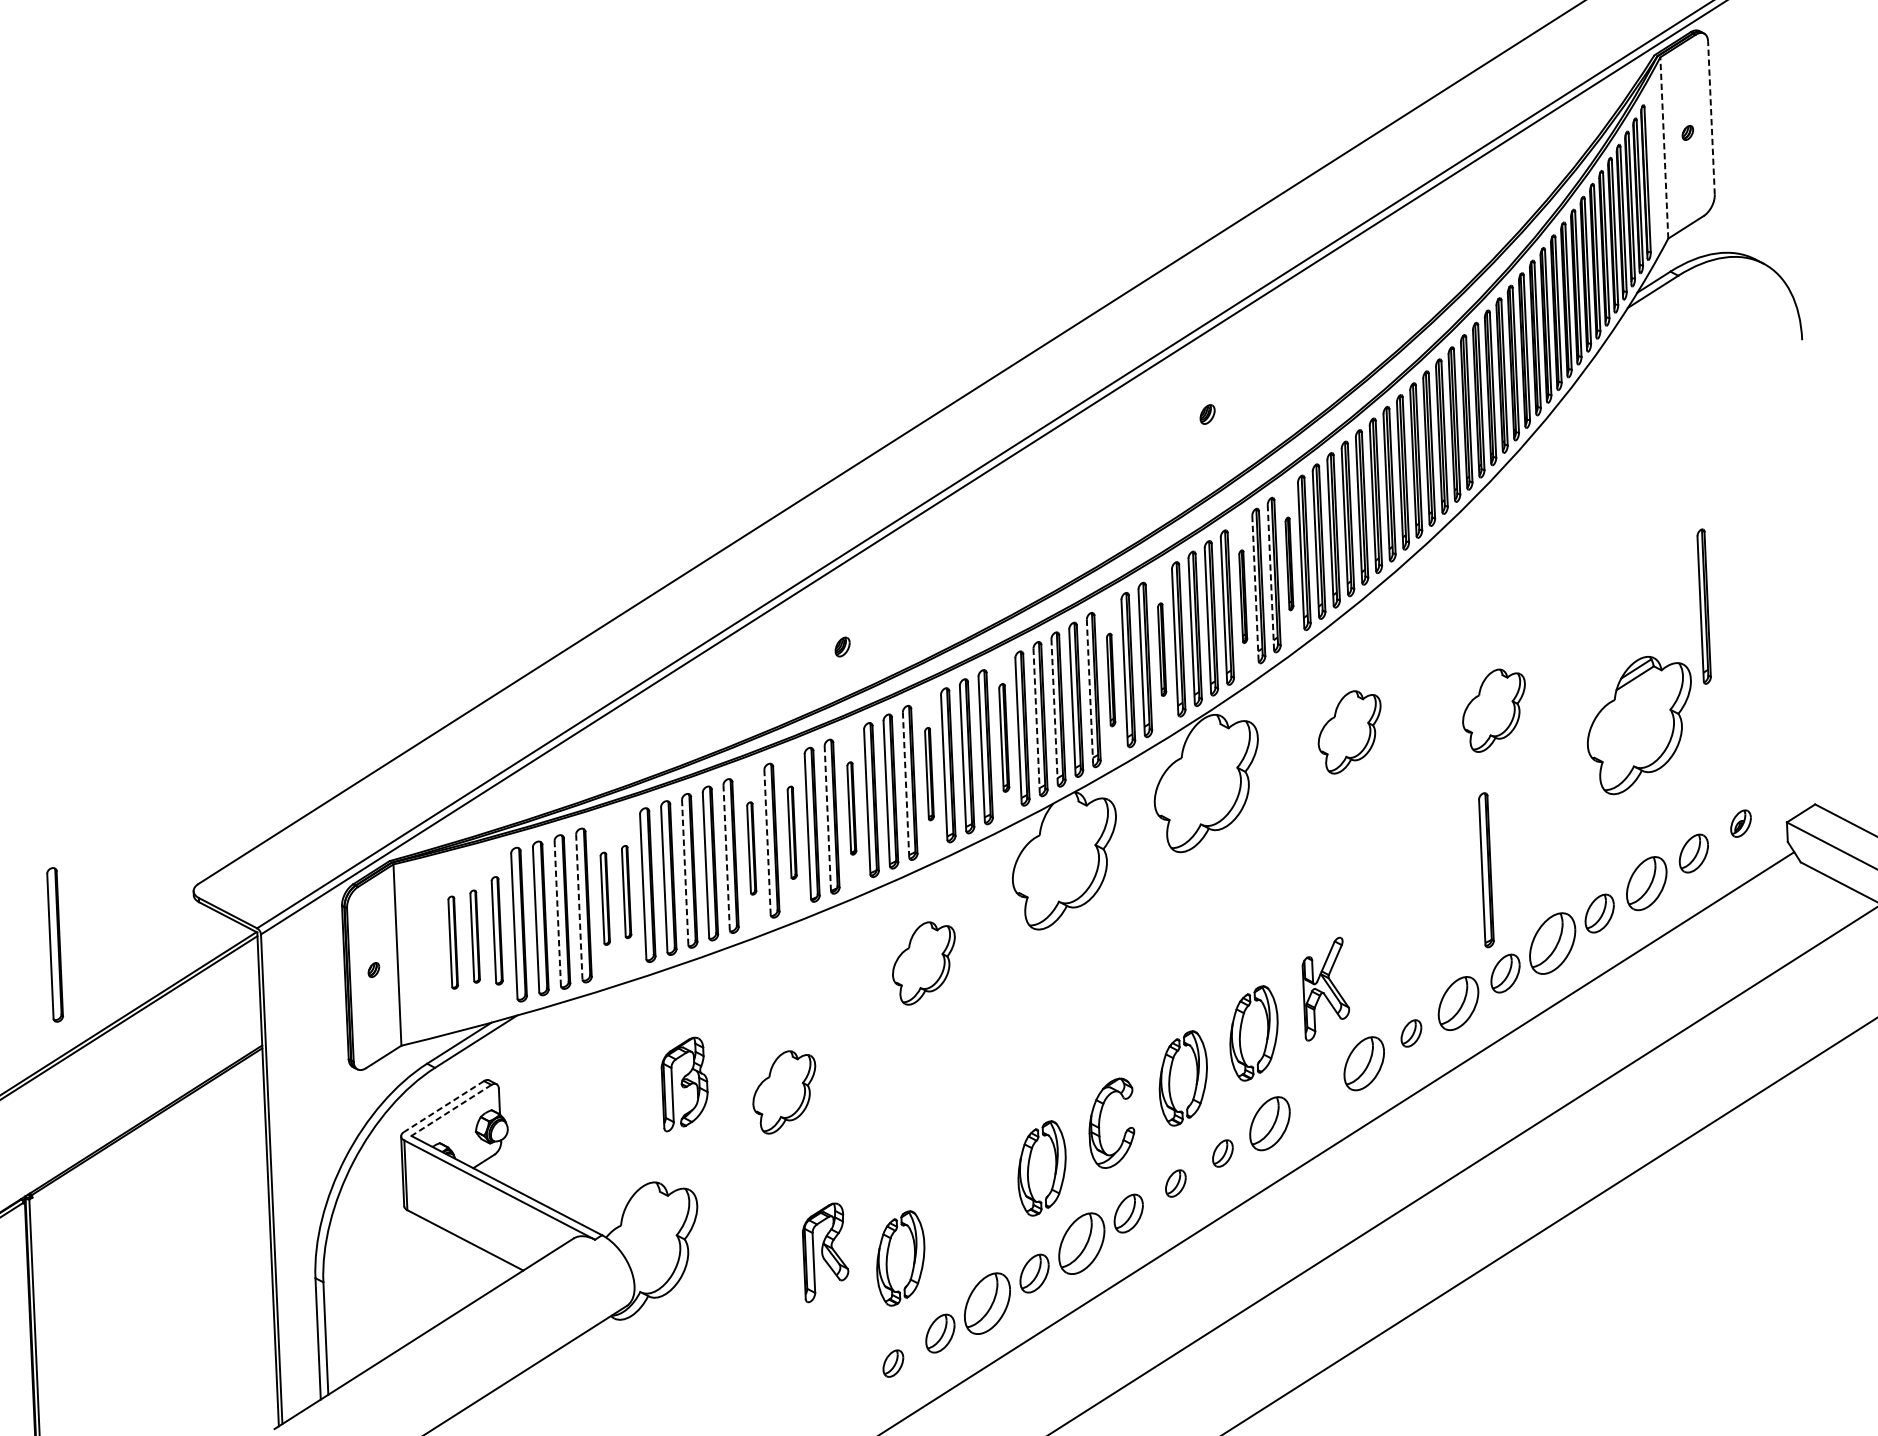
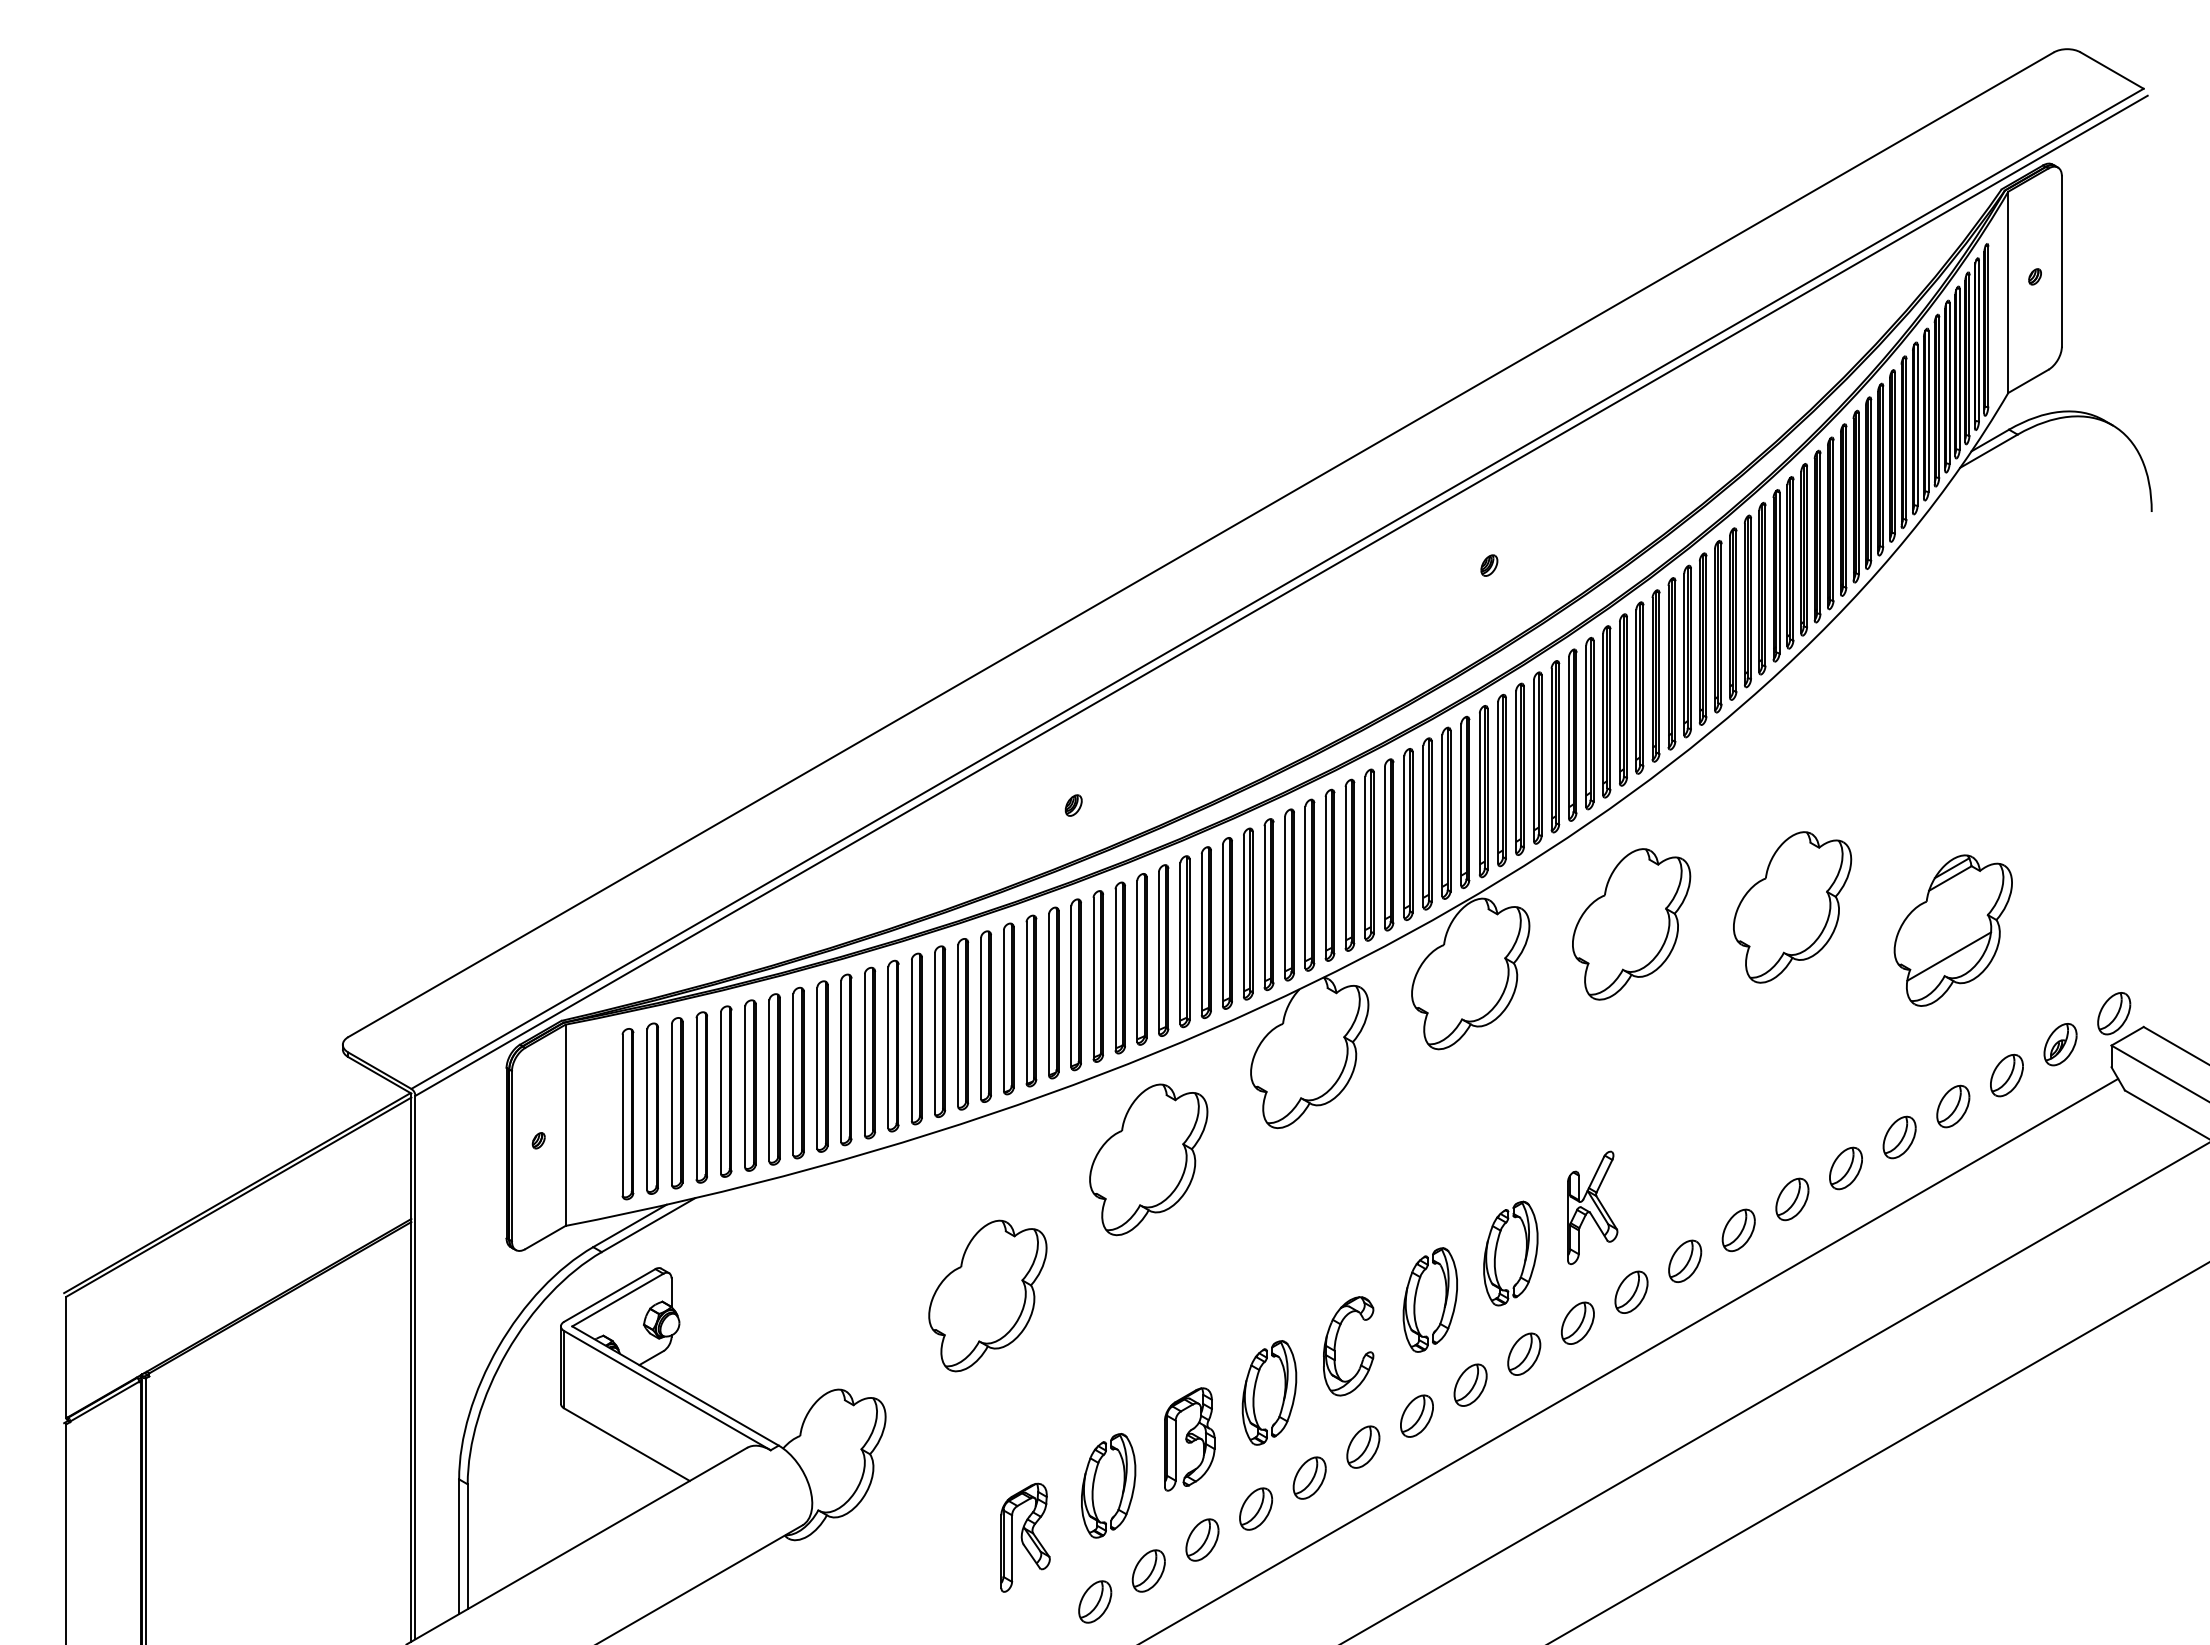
line: (1711, 117) -> (2061, 260), dashed -> solid
line: (1664, 148) -> (2008, 292), dashed -> solid
part: (1289, 563) -> (1572, 734), size x1.67
line: (1270, 577) -> (1551, 749), dashed -> solid
line: (1255, 588) -> (1533, 760), dashed -> solid
part: (1242, 596) -> (1519, 768), size x1.67
part: (1704, 606) -> (2030, 802), removed
part: (1162, 649) -> (1427, 823), size x1.67
part: (1110, 679) -> (1369, 854), size x1.67
line: (1089, 692) -> (1345, 867), dashed -> solid
part: (1494, 710) -> (1792, 907), size x1.67
line: (1054, 711) -> (1305, 887), dashed -> solid
line: (1037, 721) -> (1285, 897), dashed -> solid
part: (1349, 732) -> (1631, 924), size x1.67
part: (1004, 737) -> (1248, 913), size x1.43
line: (1637, 748) -> (1949, 956), added
part: (929, 774) -> (1163, 950), size x1.67
line: (906, 785) -> (1137, 961), dashed -> solid
part: (1788, 793) -> (2114, 1013), added
part: (851, 808) -> (1075, 984), size x1.67
line: (828, 818) -> (1049, 994), dashed -> solid
part: (1740, 823) -> (2060, 1044), size x1.43
part: (791, 832) -> (1008, 1008), size x1.67
line: (767, 842) -> (981, 1018), dashed -> solid
part: (751, 848) -> (963, 1024), size x1.67
line: (727, 857) -> (935, 1033), dashed -> solid
part: (1485, 869) -> (1775, 1083), removed
line: (685, 872) -> (888, 1047), dashed -> solid
part: (1647, 883) -> (1953, 1106), size x0.71
part: (626, 891) -> (822, 1066), size x1.67
part: (605, 898) -> (798, 1072), size x1.67
line: (579, 906) -> (769, 1080), dashed -> solid
line: (557, 913) -> (745, 1086), dashed -> solid
part: (497, 931) -> (677, 1103), size x1.43
part: (475, 936) -> (652, 1108), size x1.67
part: (452, 942) -> (627, 1114), size x1.67
part: (1552, 943) -> (1845, 1168), size x0.62
part: (54, 944) -> (186, 1097), removed
part: (923, 962) -> (1148, 1159), size x1.67
part: (1458, 1003) -> (1738, 1230), size x0.71
part: (1411, 1032) -> (1685, 1260), size x1.43
part: (1364, 1062) -> (1631, 1291), size x0.71
part: (684, 1084) -> (1189, 1439), moved
part: (784, 1091) -> (987, 1295), size x1.67
part: (1316, 1092) -> (1577, 1322), added
line: (443, 1106) -> (609, 1295), dashed -> solid
line: (451, 1110) -> (617, 1300), dashed -> solid
part: (1270, 1122) -> (1524, 1353), size x0.71
part: (1222, 1152) -> (1470, 1384), size x1.43
part: (1175, 1183) -> (1416, 1415), size x1.43
part: (1081, 1243) -> (1309, 1477), size x0.62
part: (825, 1252) -> (1025, 1537), moved
part: (987, 1303) -> (1202, 1539), size x0.62
part: (893, 1363) -> (1095, 1601), size x1.43

